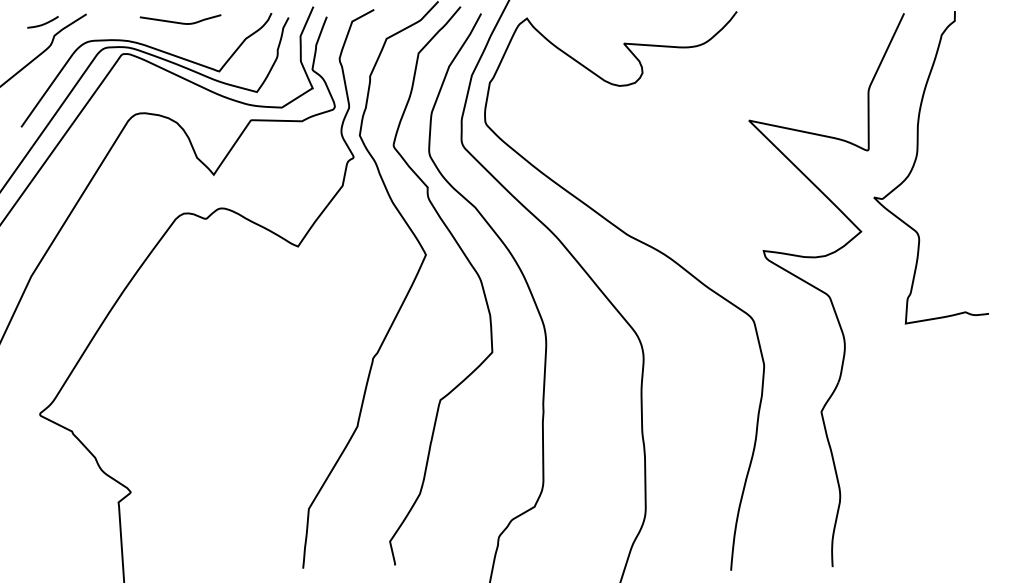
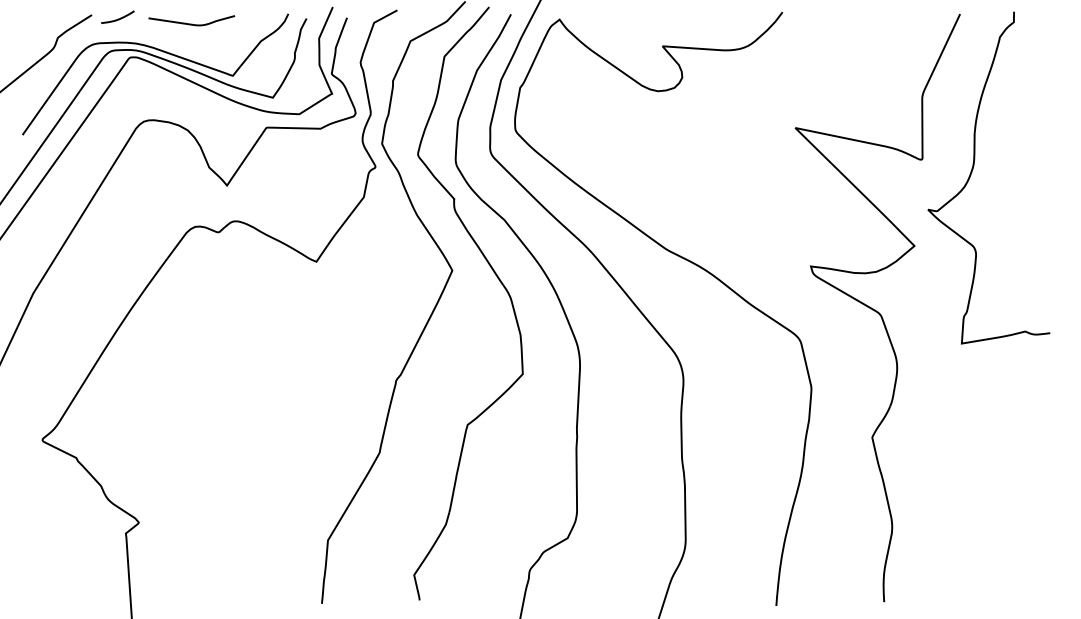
curve: (42, 23) -> (117, 18), moved

